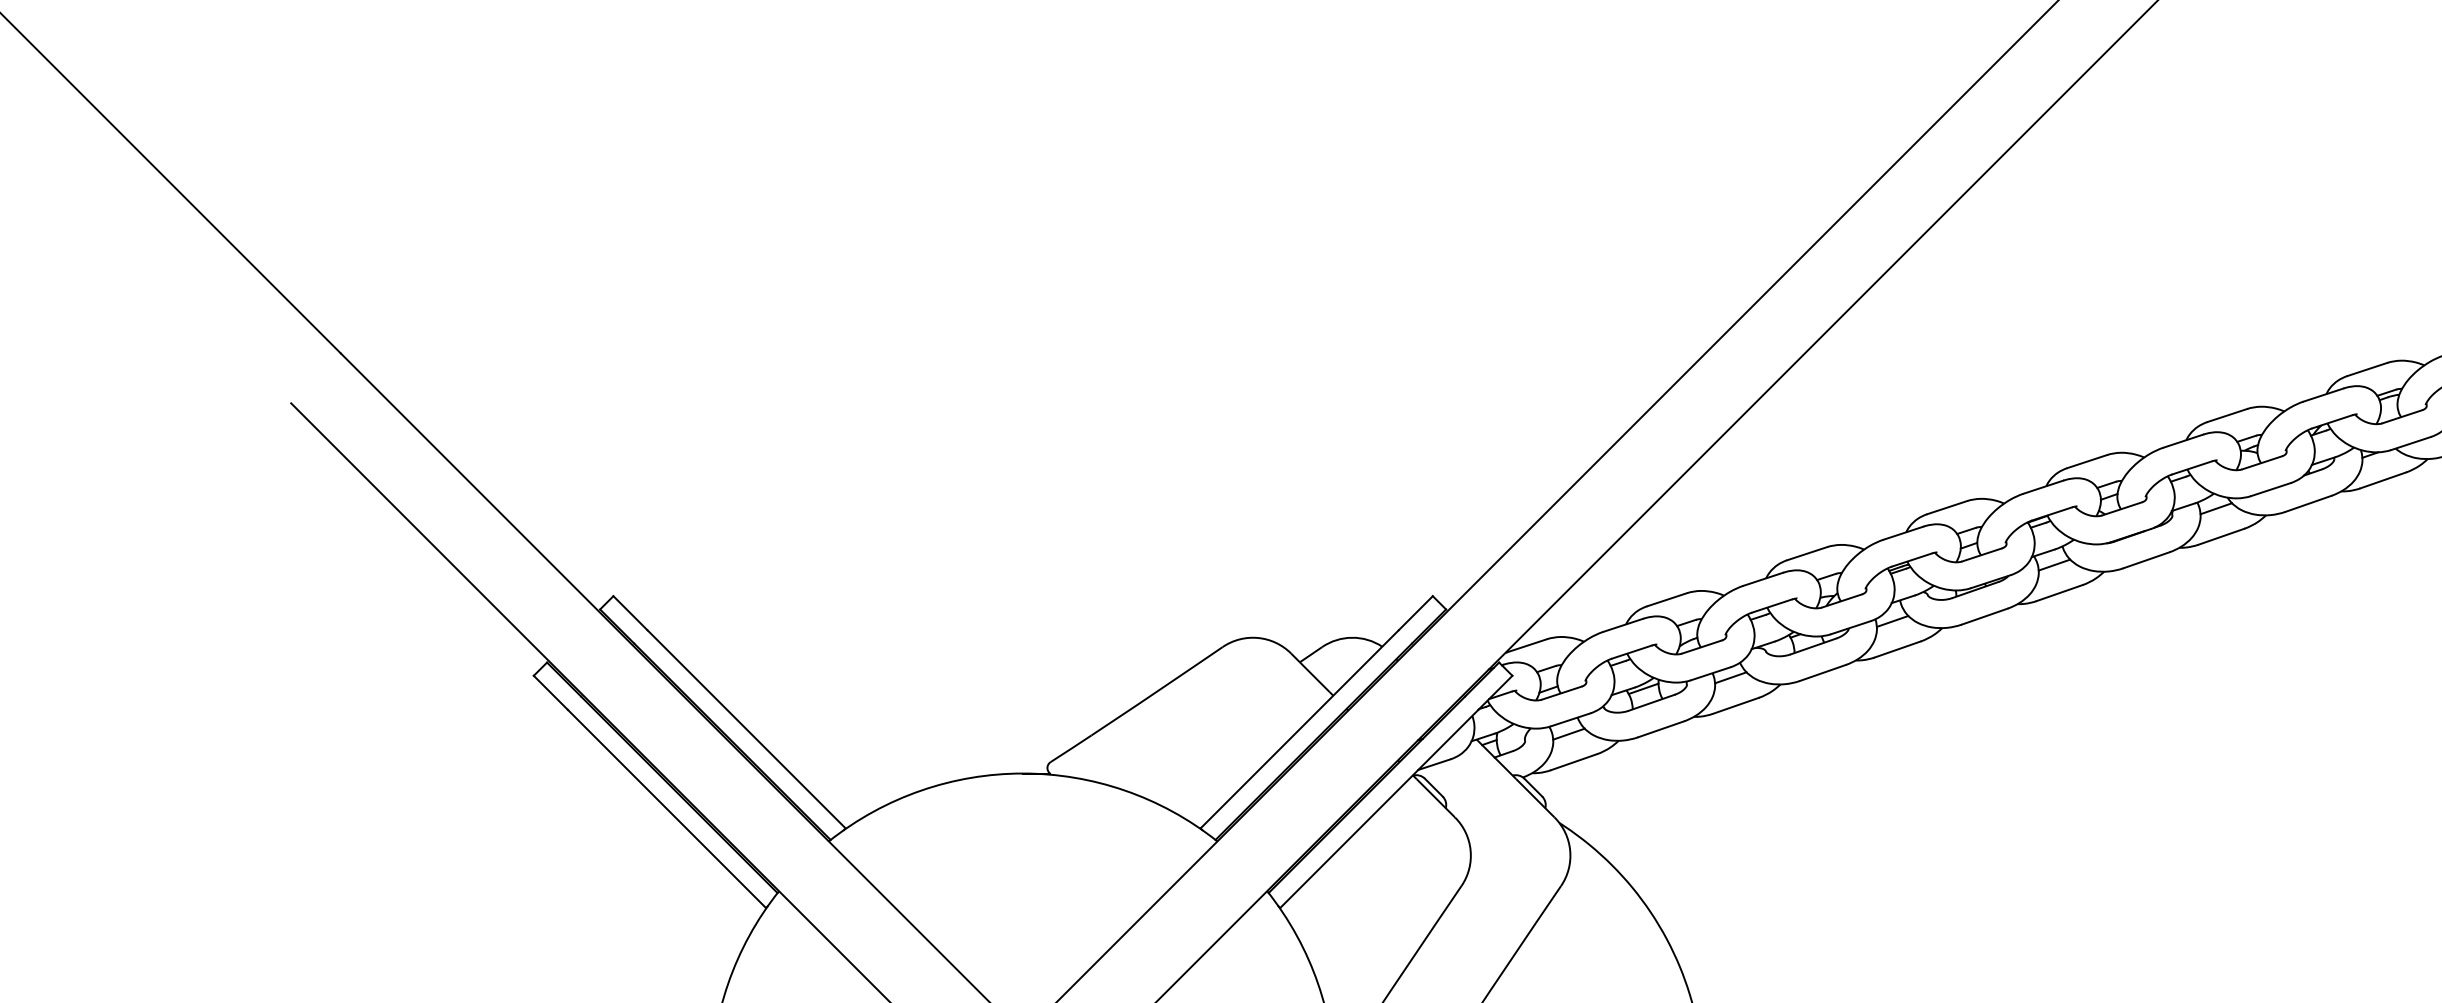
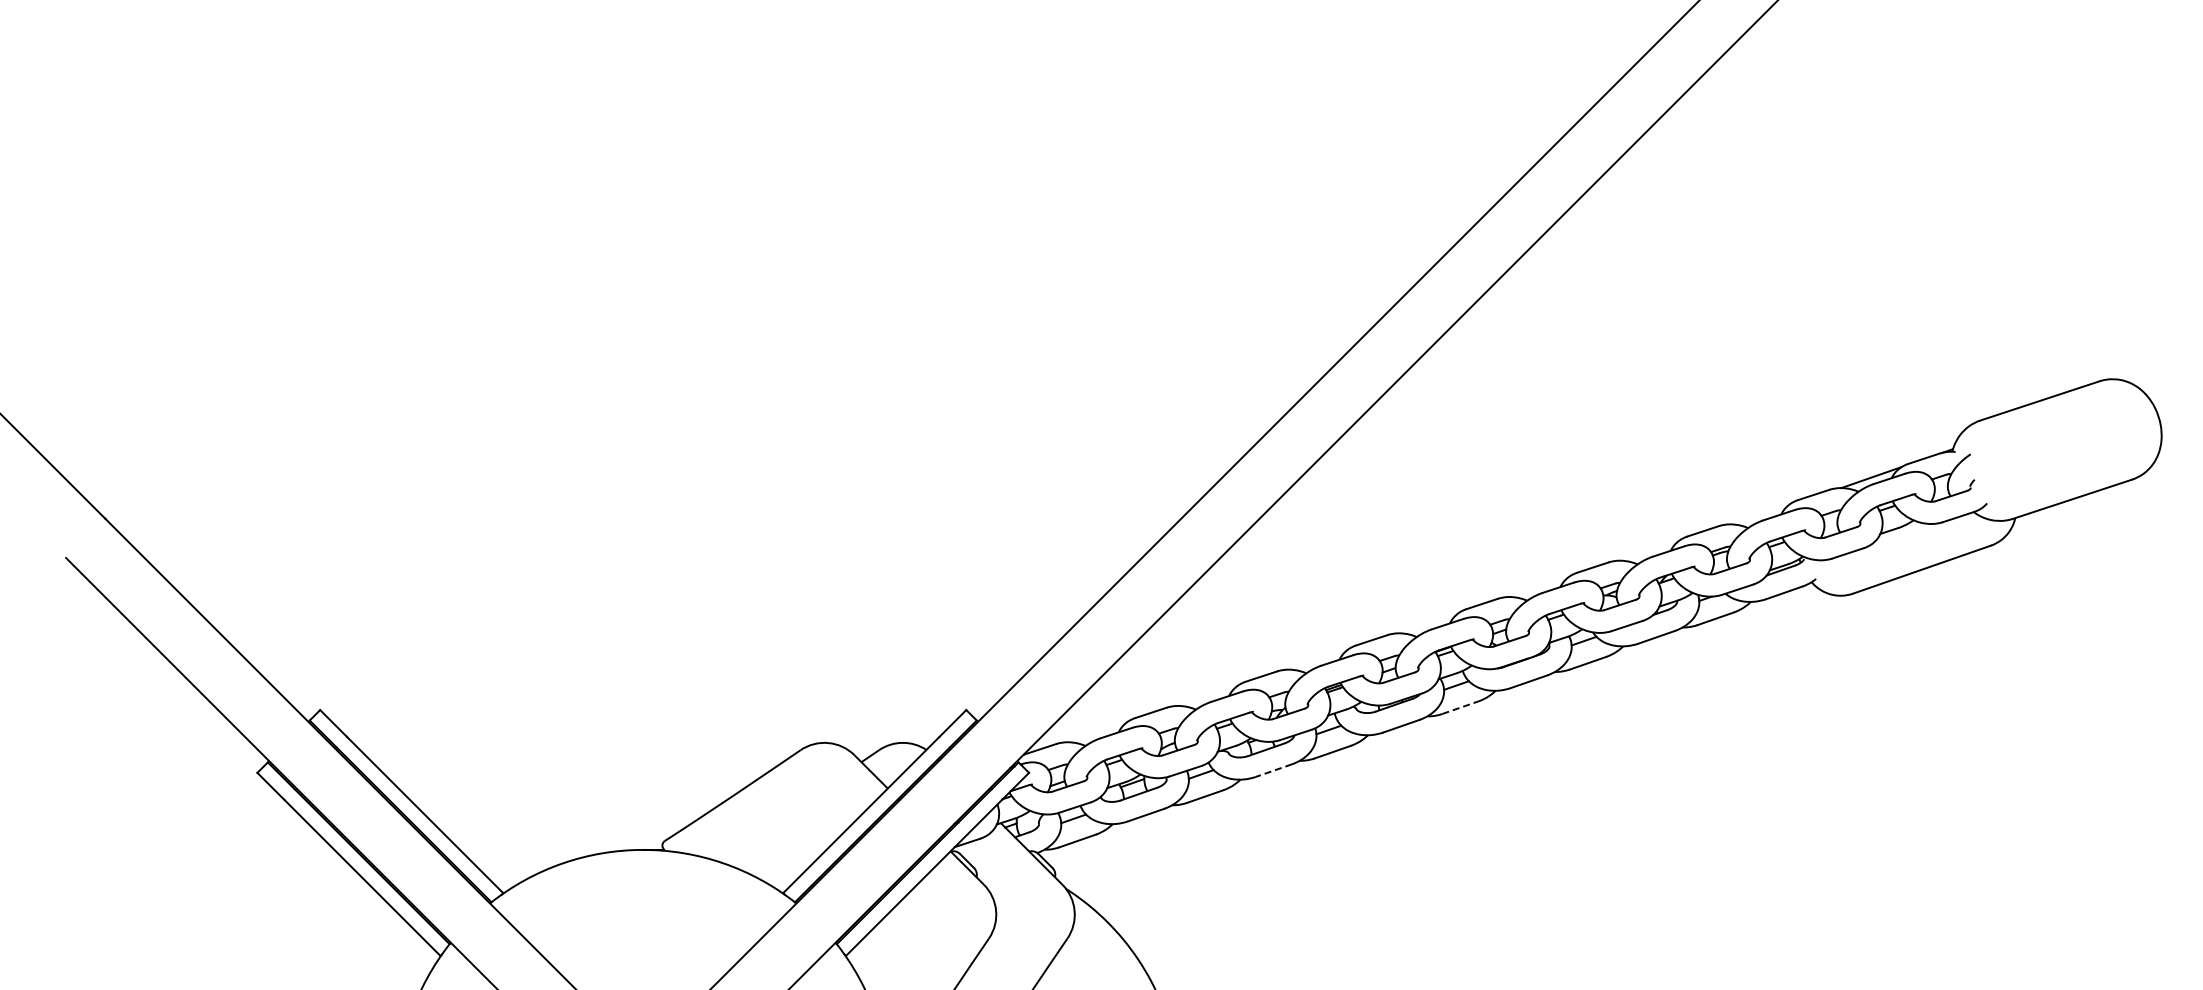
line: (2059, 592) -> (1460, 707), solid -> dashed
line: (1822, 672) -> (1273, 770), solid -> dashed

